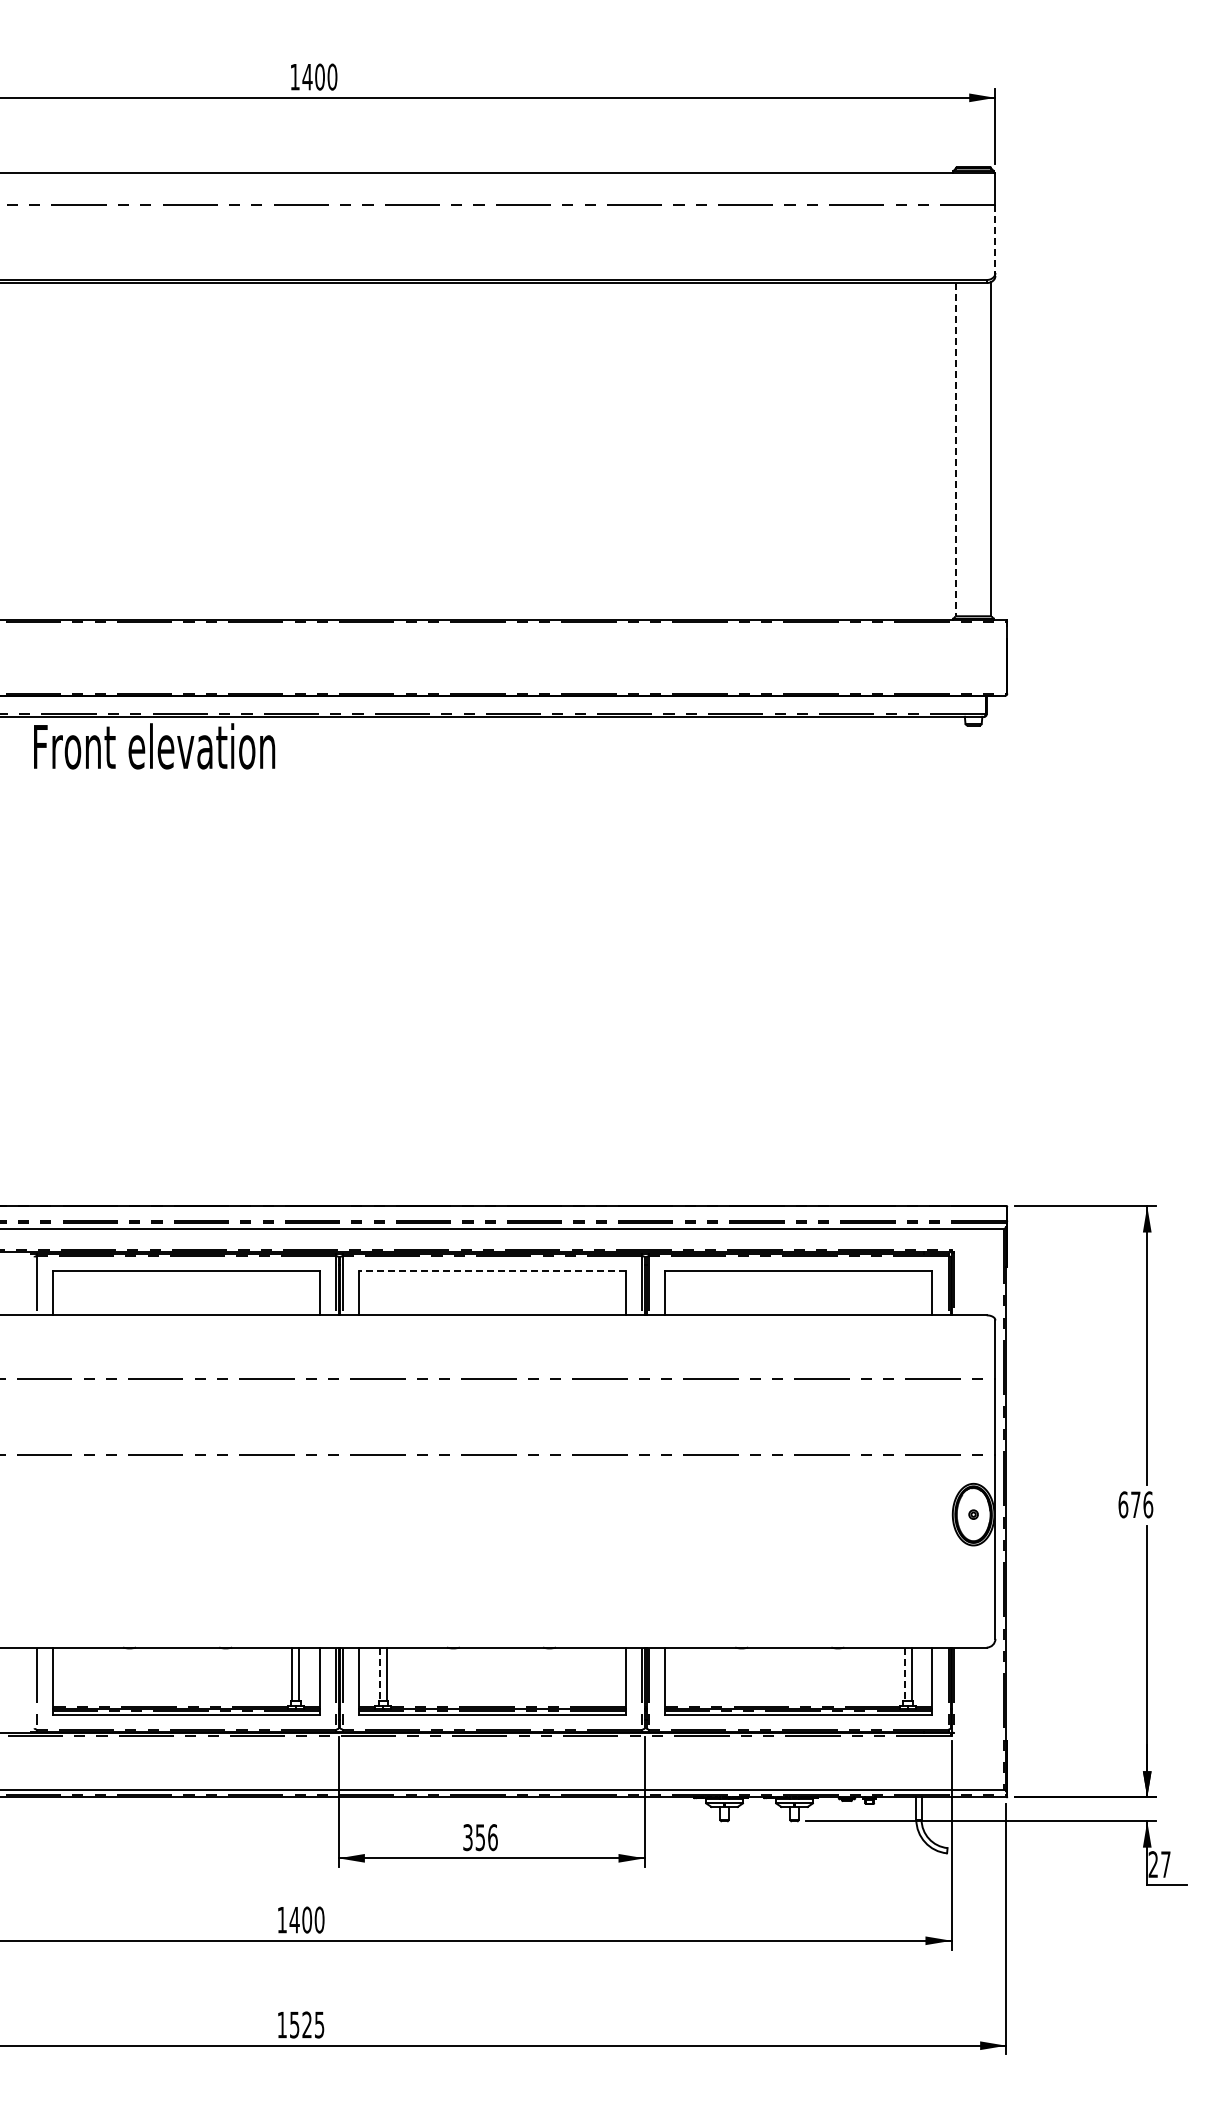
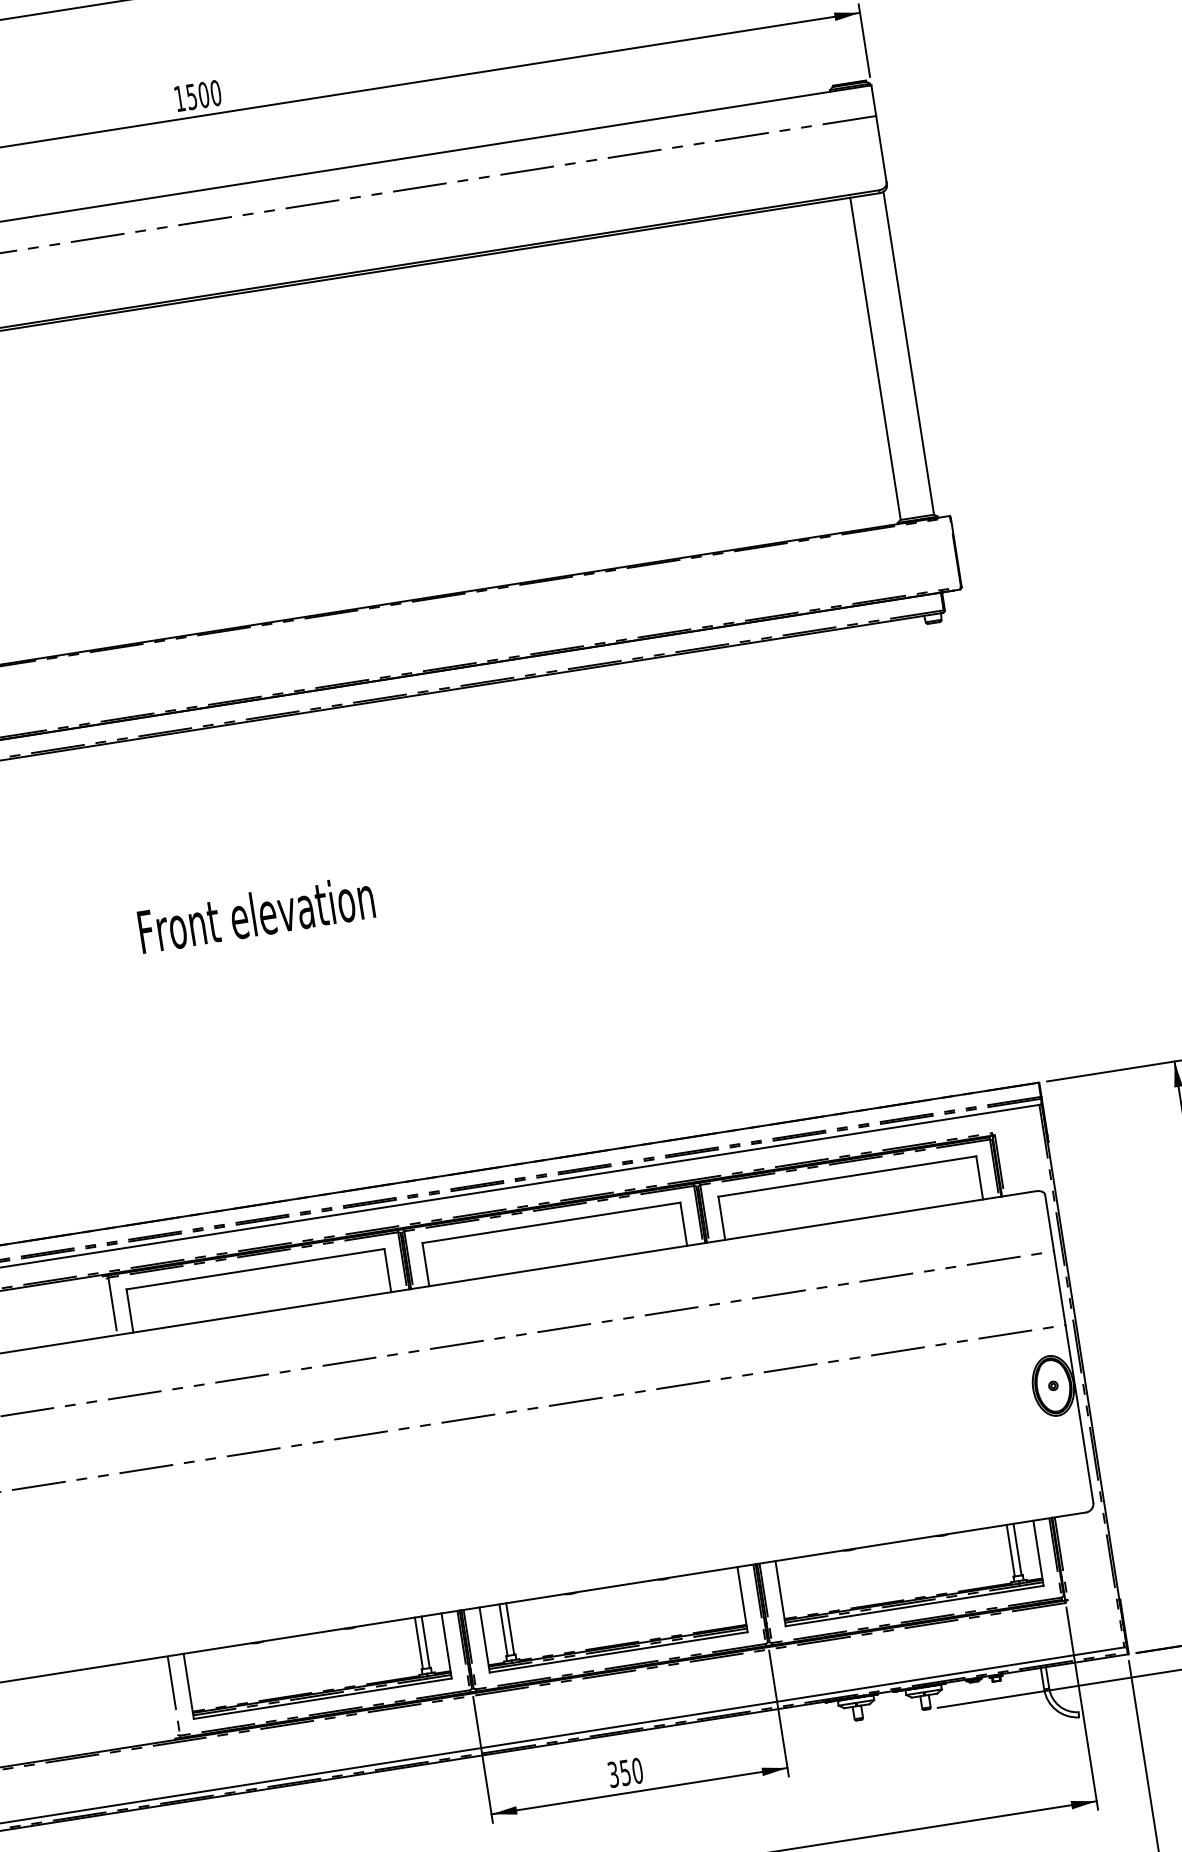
text: (307, 77) -> (191, 97), 1400 -> 1500
line: (995, 239) -> (881, 149), dashed -> solid
line: (956, 449) -> (875, 358), dashed -> solid
text: (154, 746) -> (256, 914), moved
line: (492, 1270) -> (551, 1222), dashed -> solid
line: (379, 1674) -> (503, 1630), dashed -> solid
line: (904, 1674) -> (1010, 1550), dashed -> solid
text: (492, 1837) -> (637, 1770), 356 -> 350

